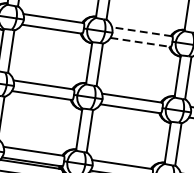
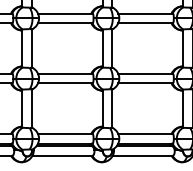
line: (140, 31) -> (144, 13), dashed -> solid
line: (140, 42) -> (145, 23), dashed -> solid

